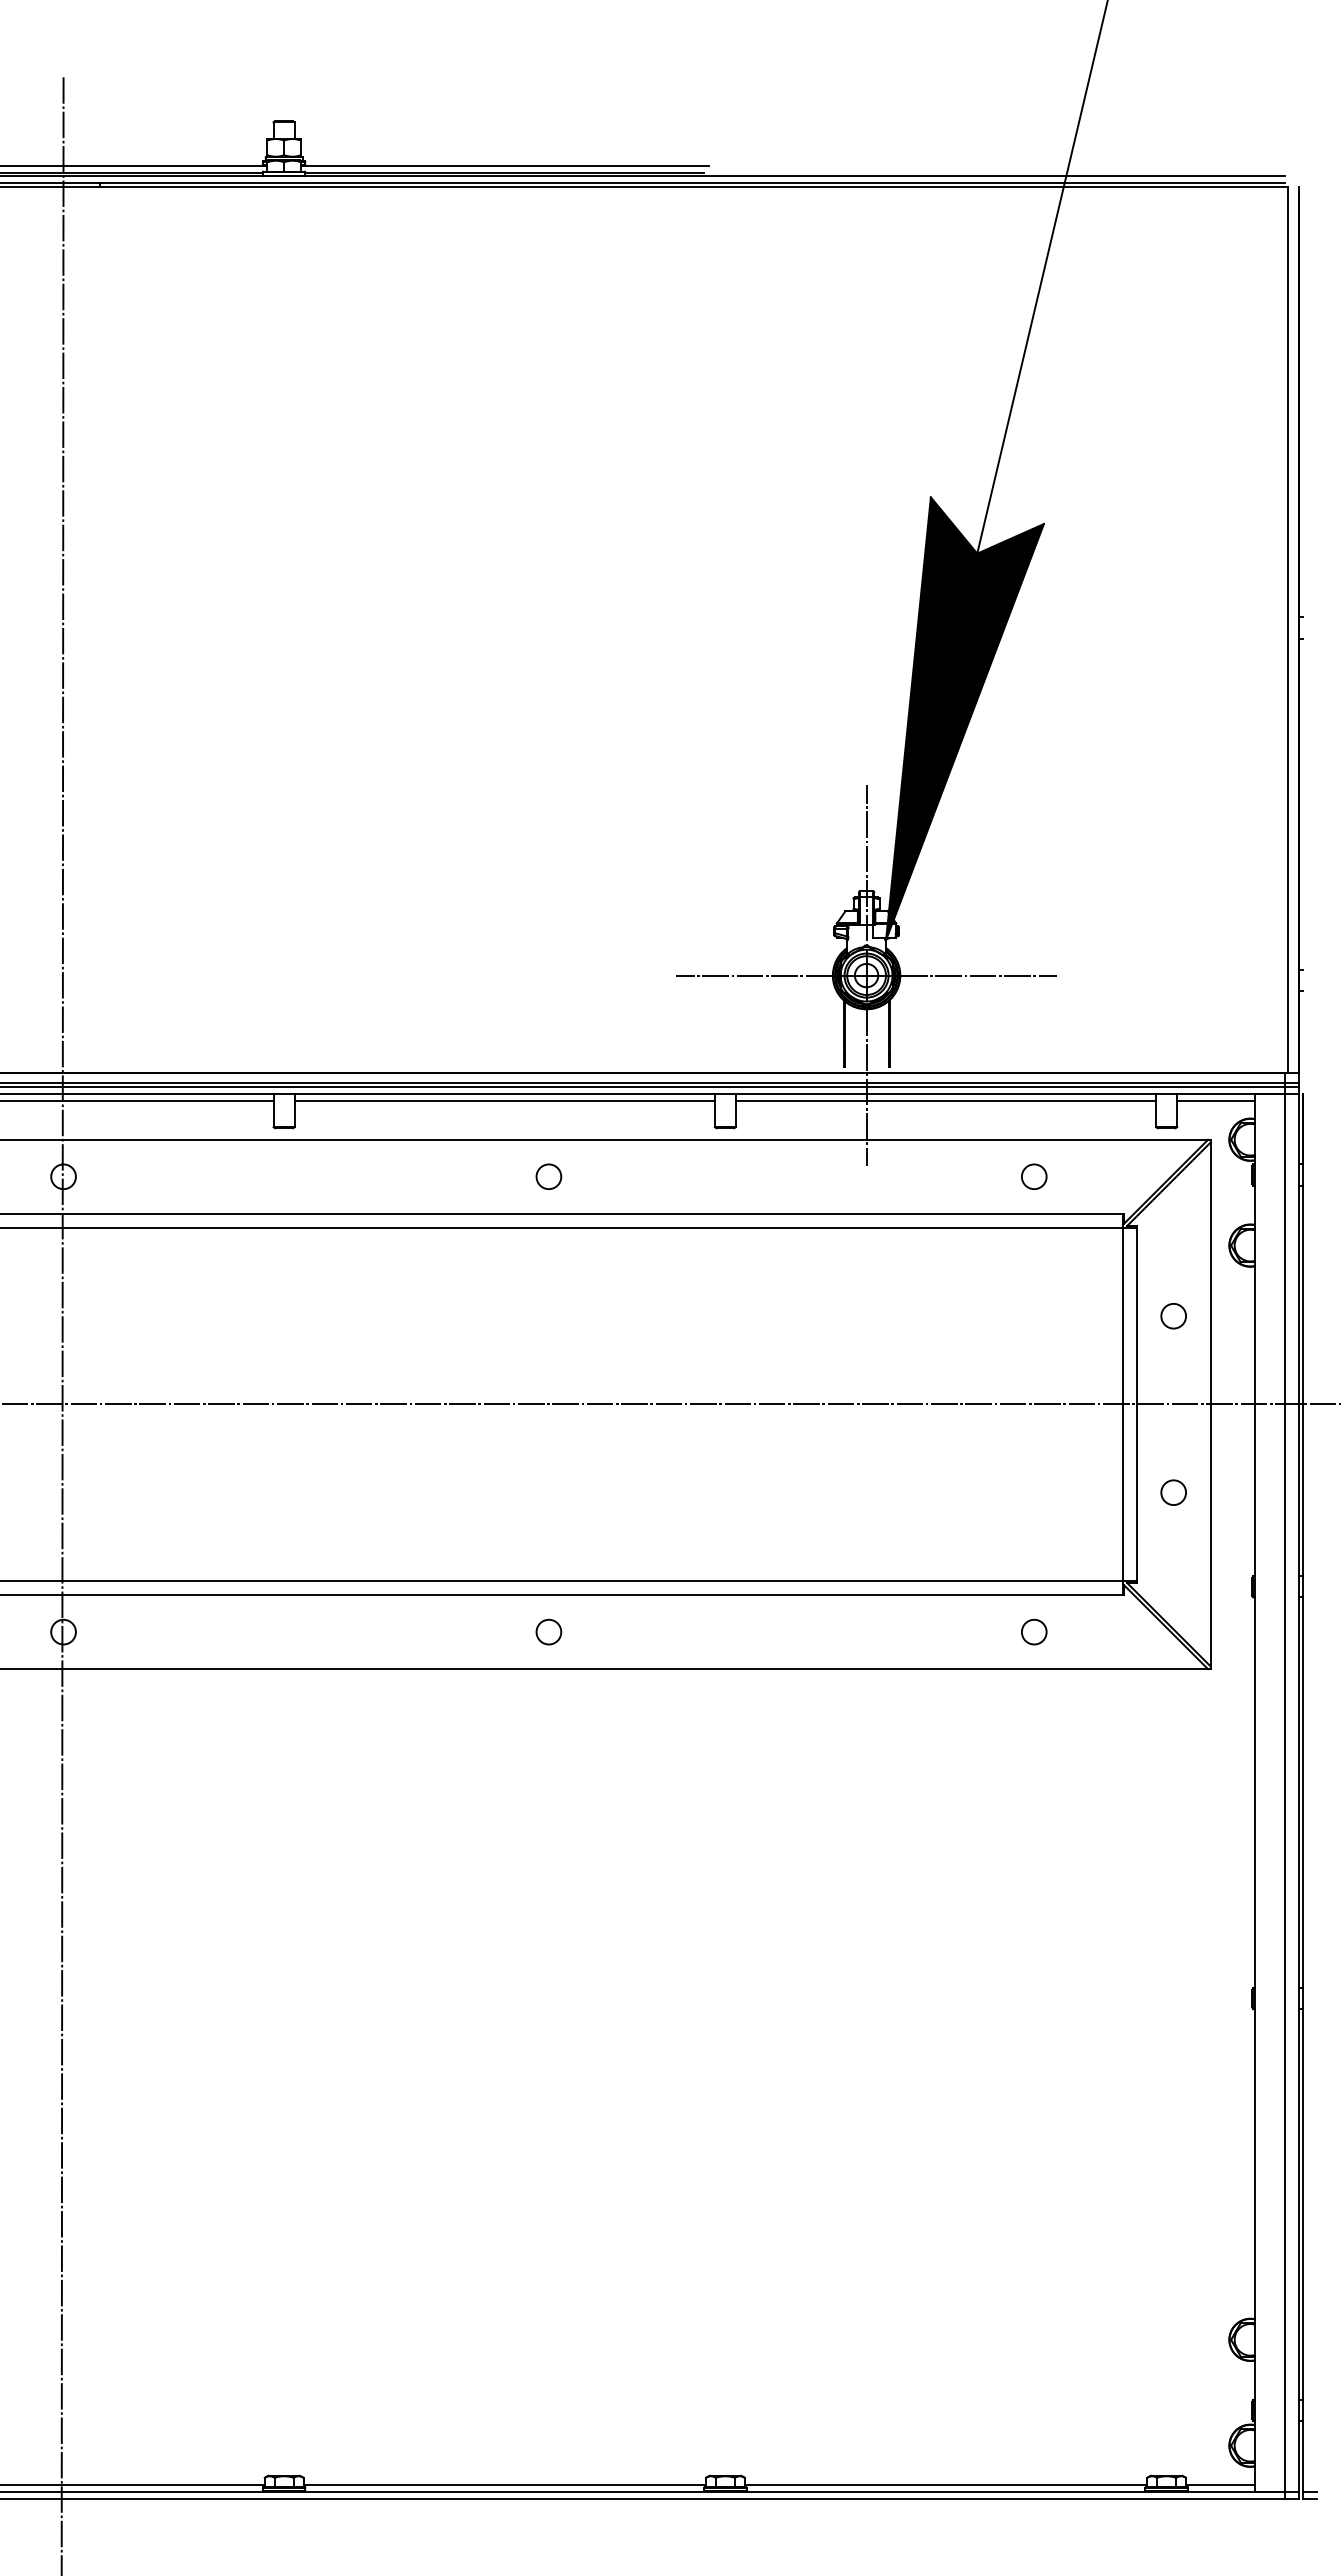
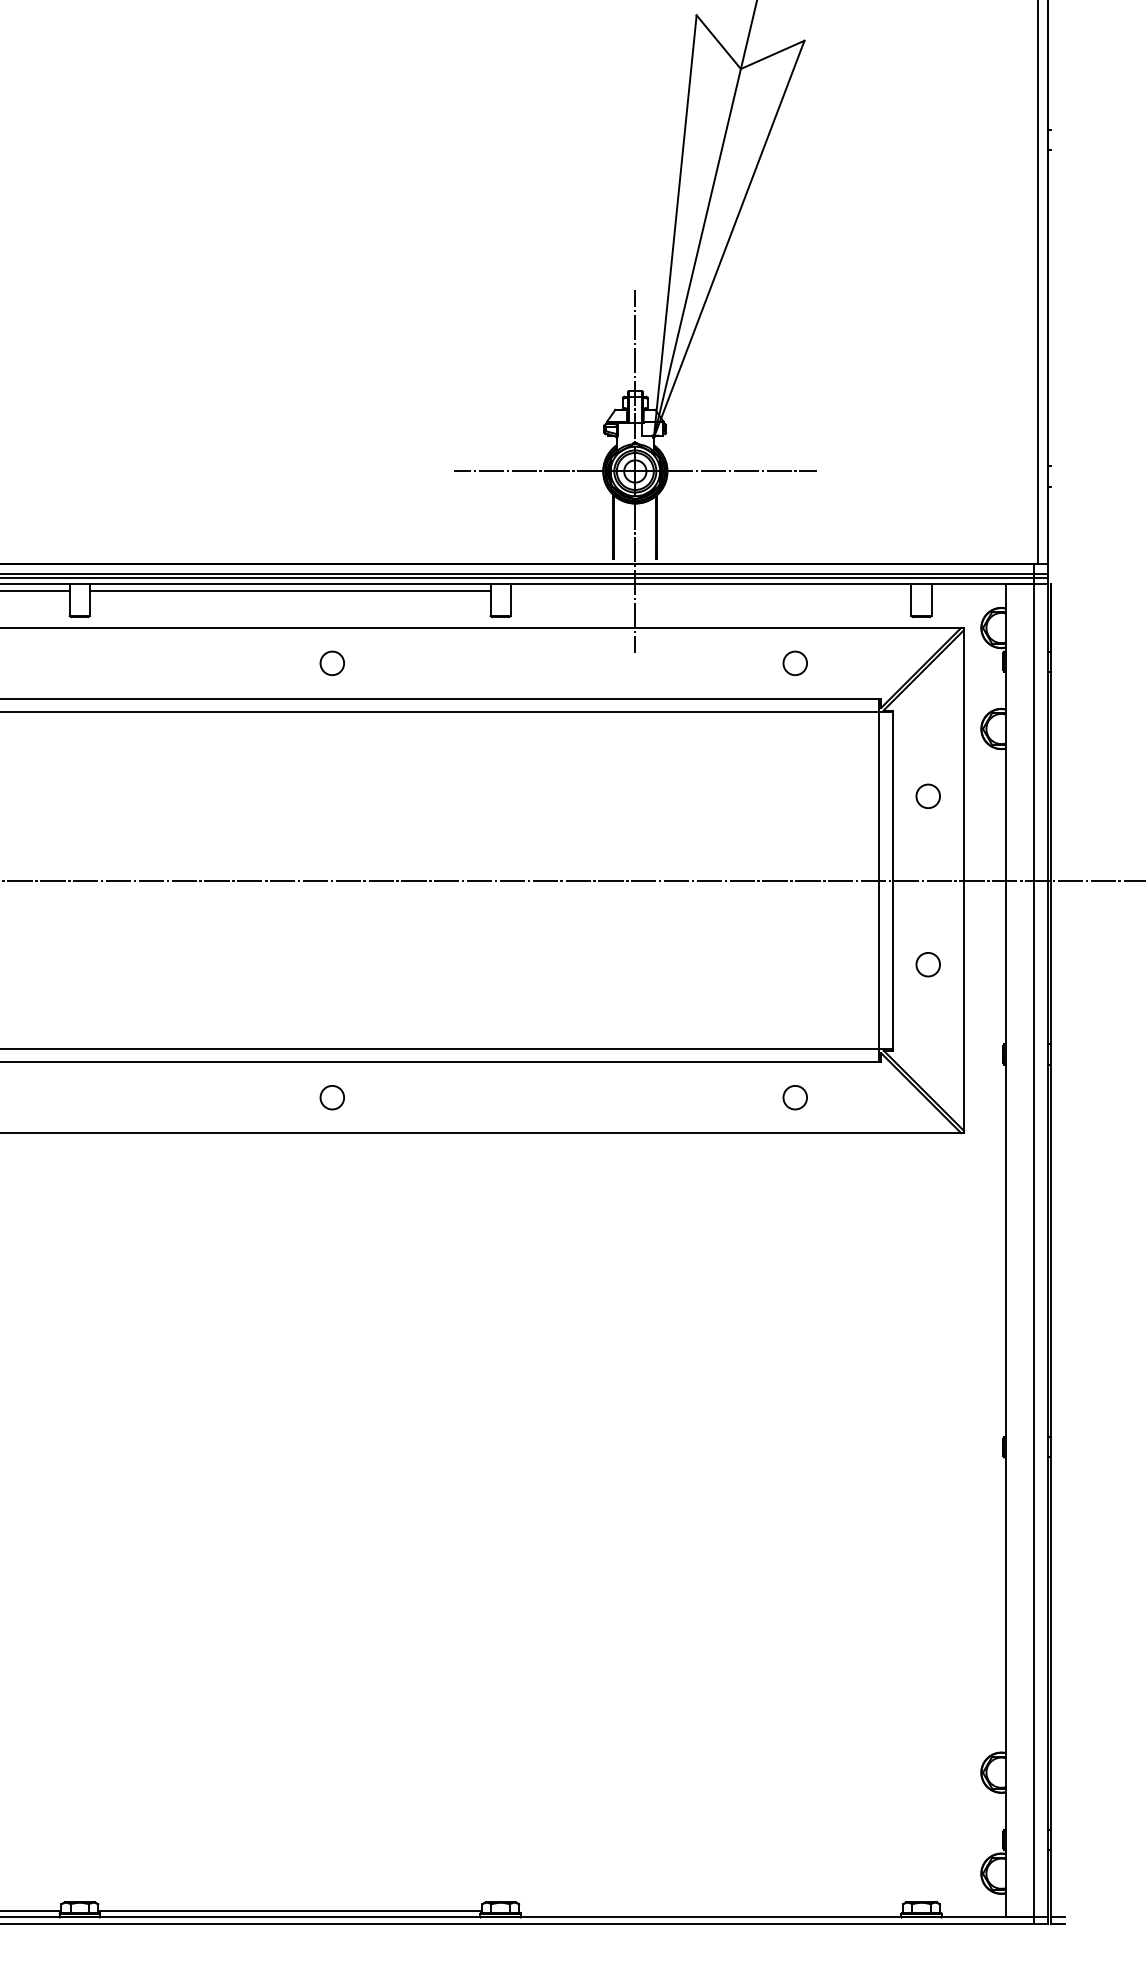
fill: (964, 718) -> (728, 226), removed
line: (946, 1100) -> (711, 590), removed
line: (1215, 1100) -> (968, 590), removed
line: (945, 2484) -> (710, 1910), removed
line: (1220, 2484) -> (972, 1910), removed

